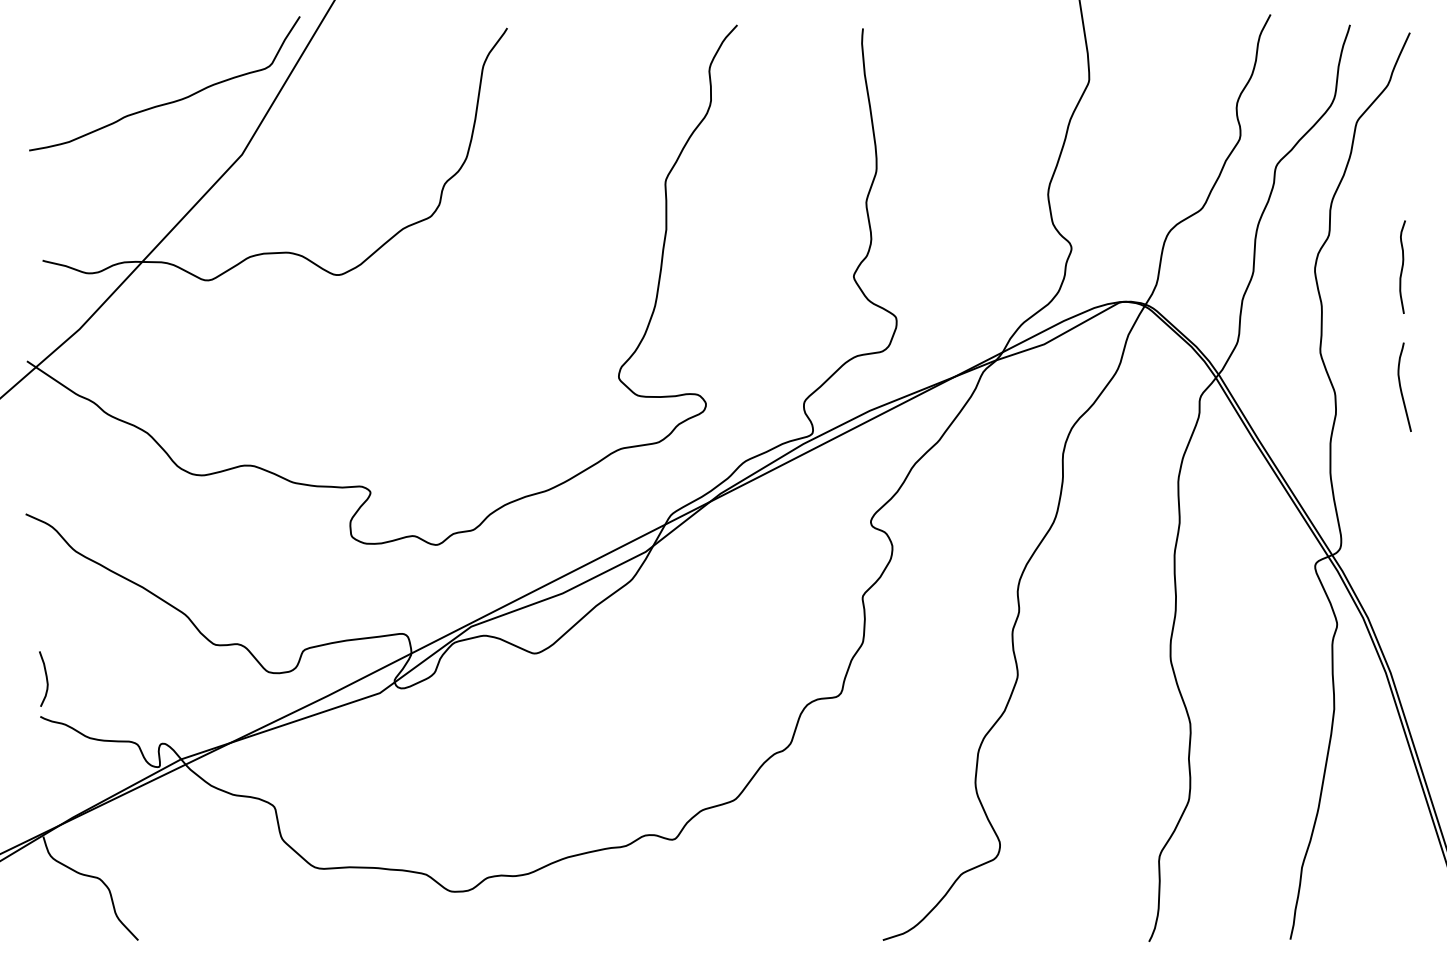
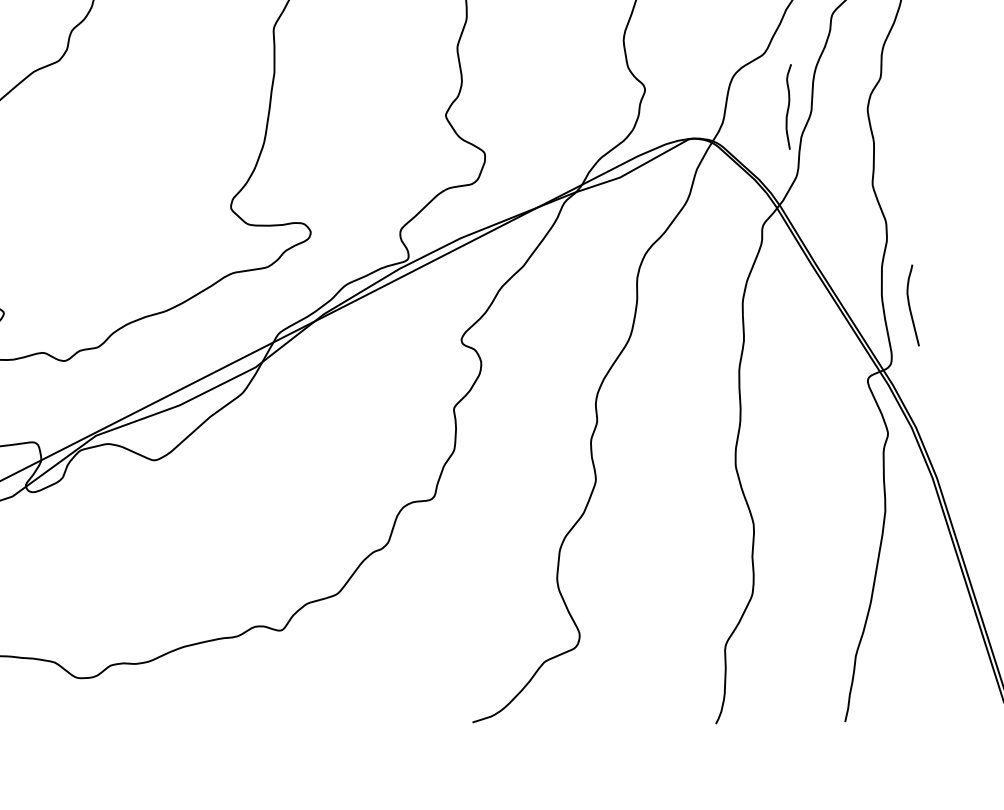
curve: (1402, 266) -> (788, 106), moved
curve: (1401, 386) -> (910, 304), moved

